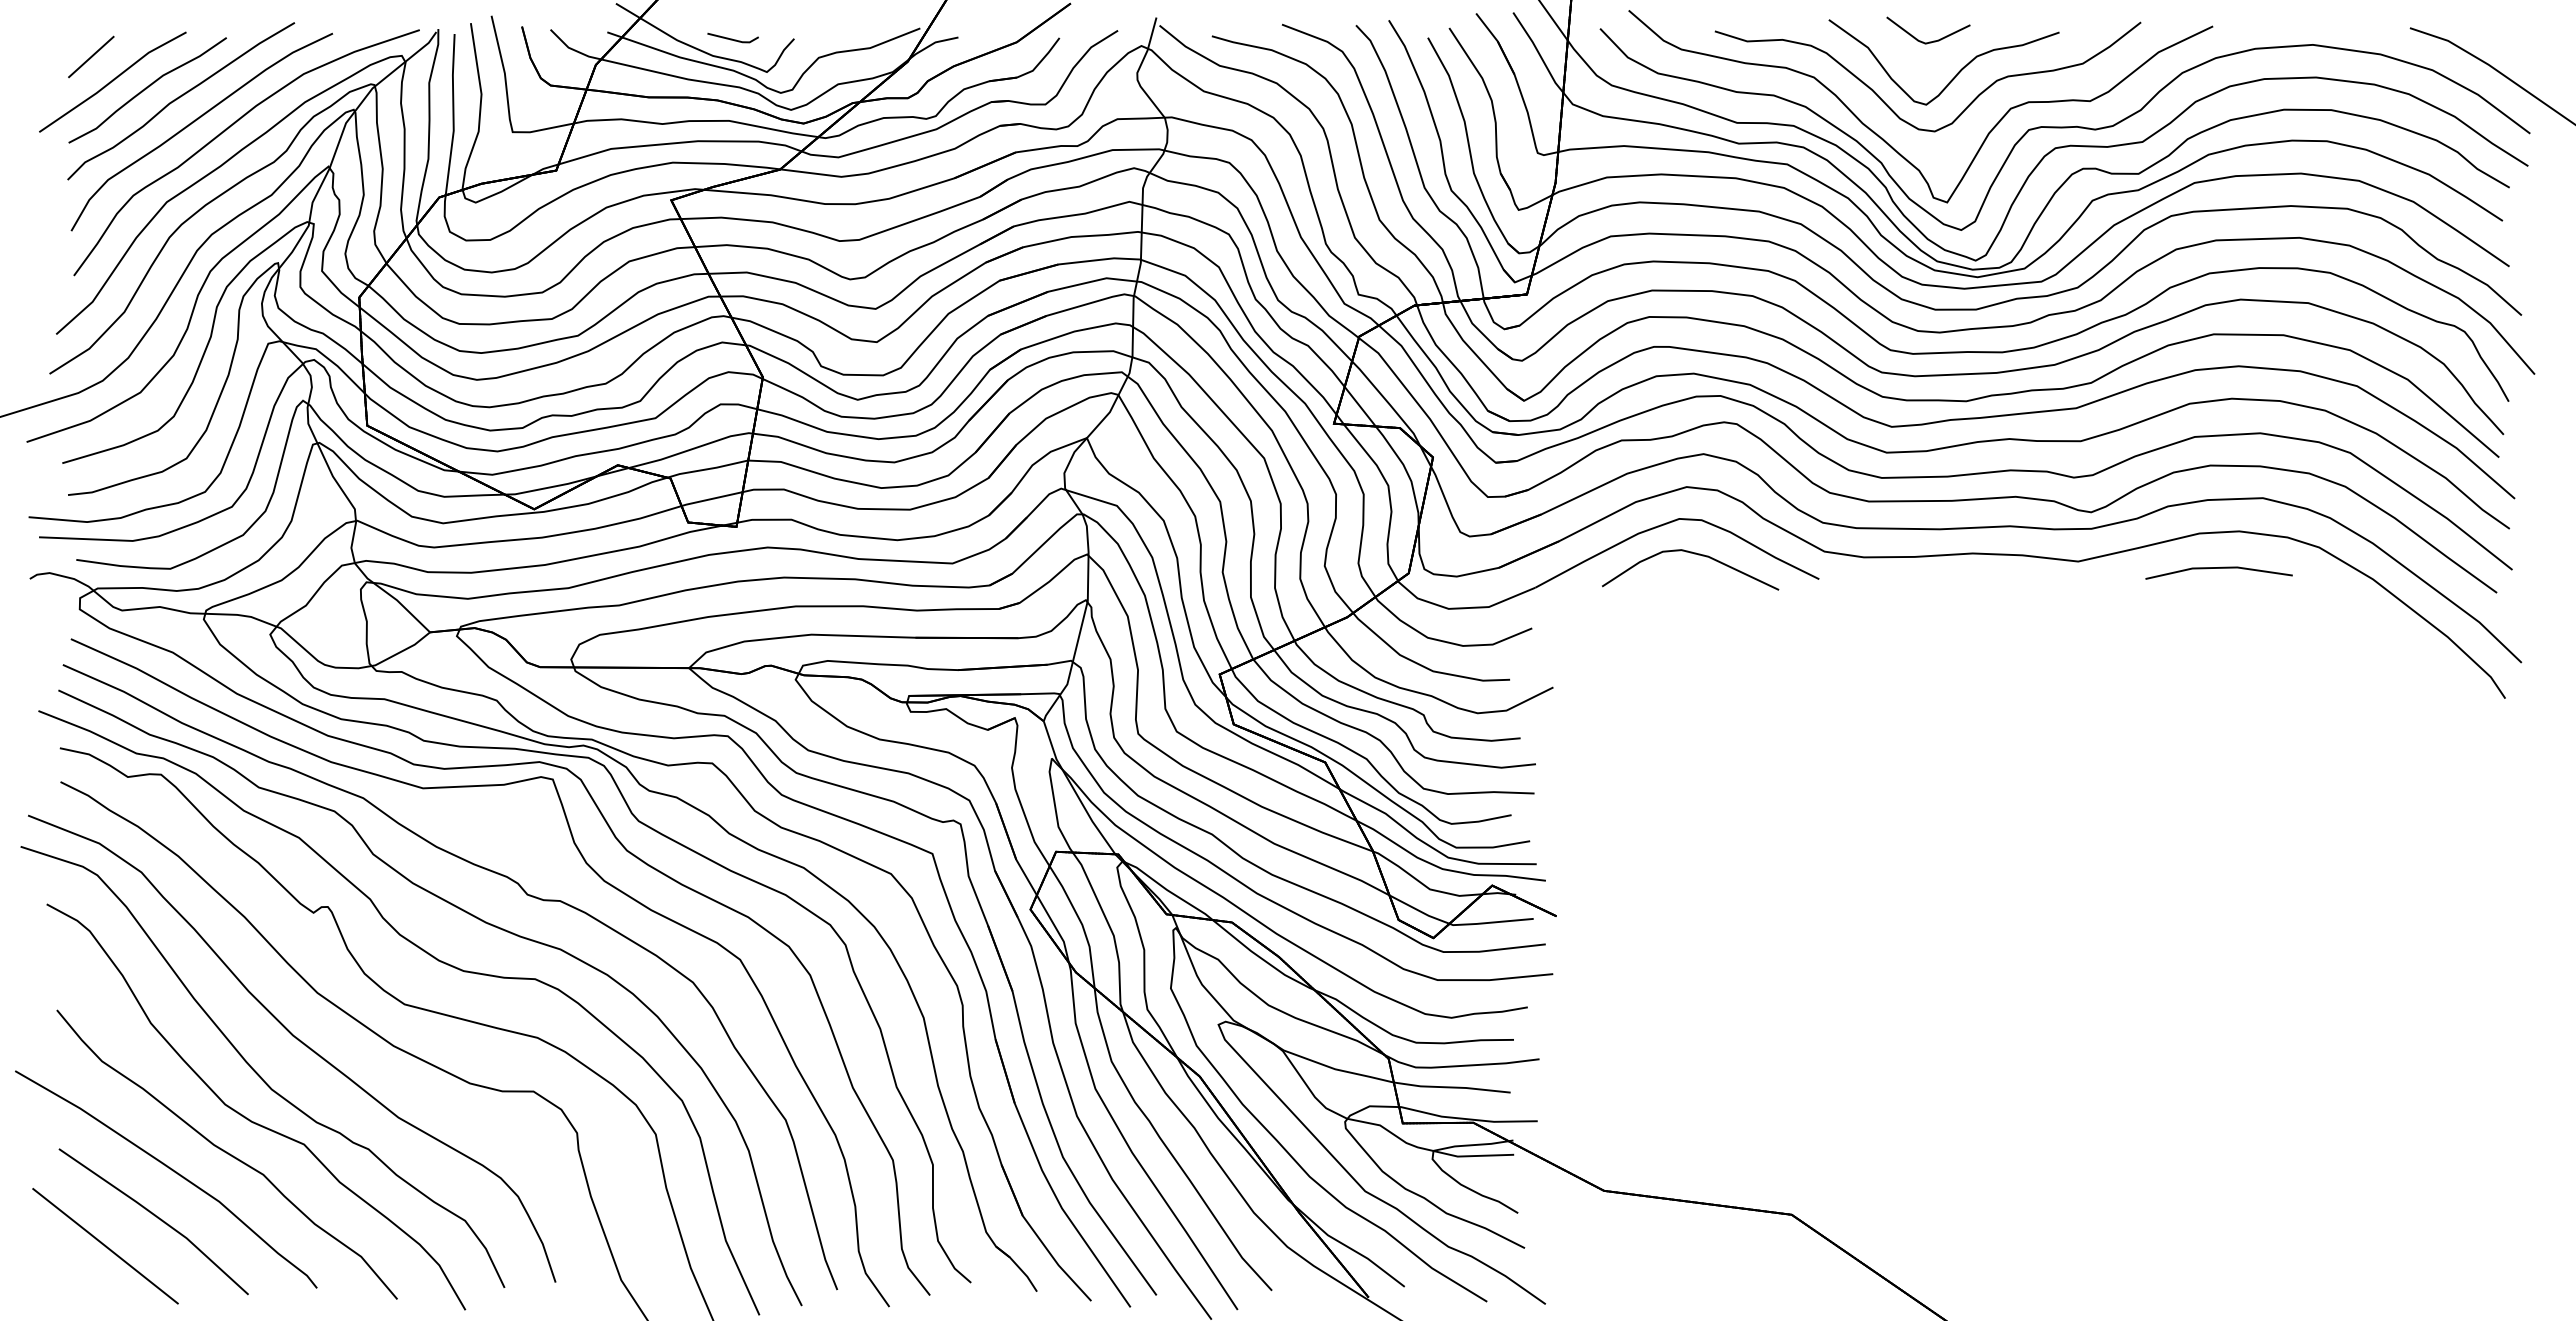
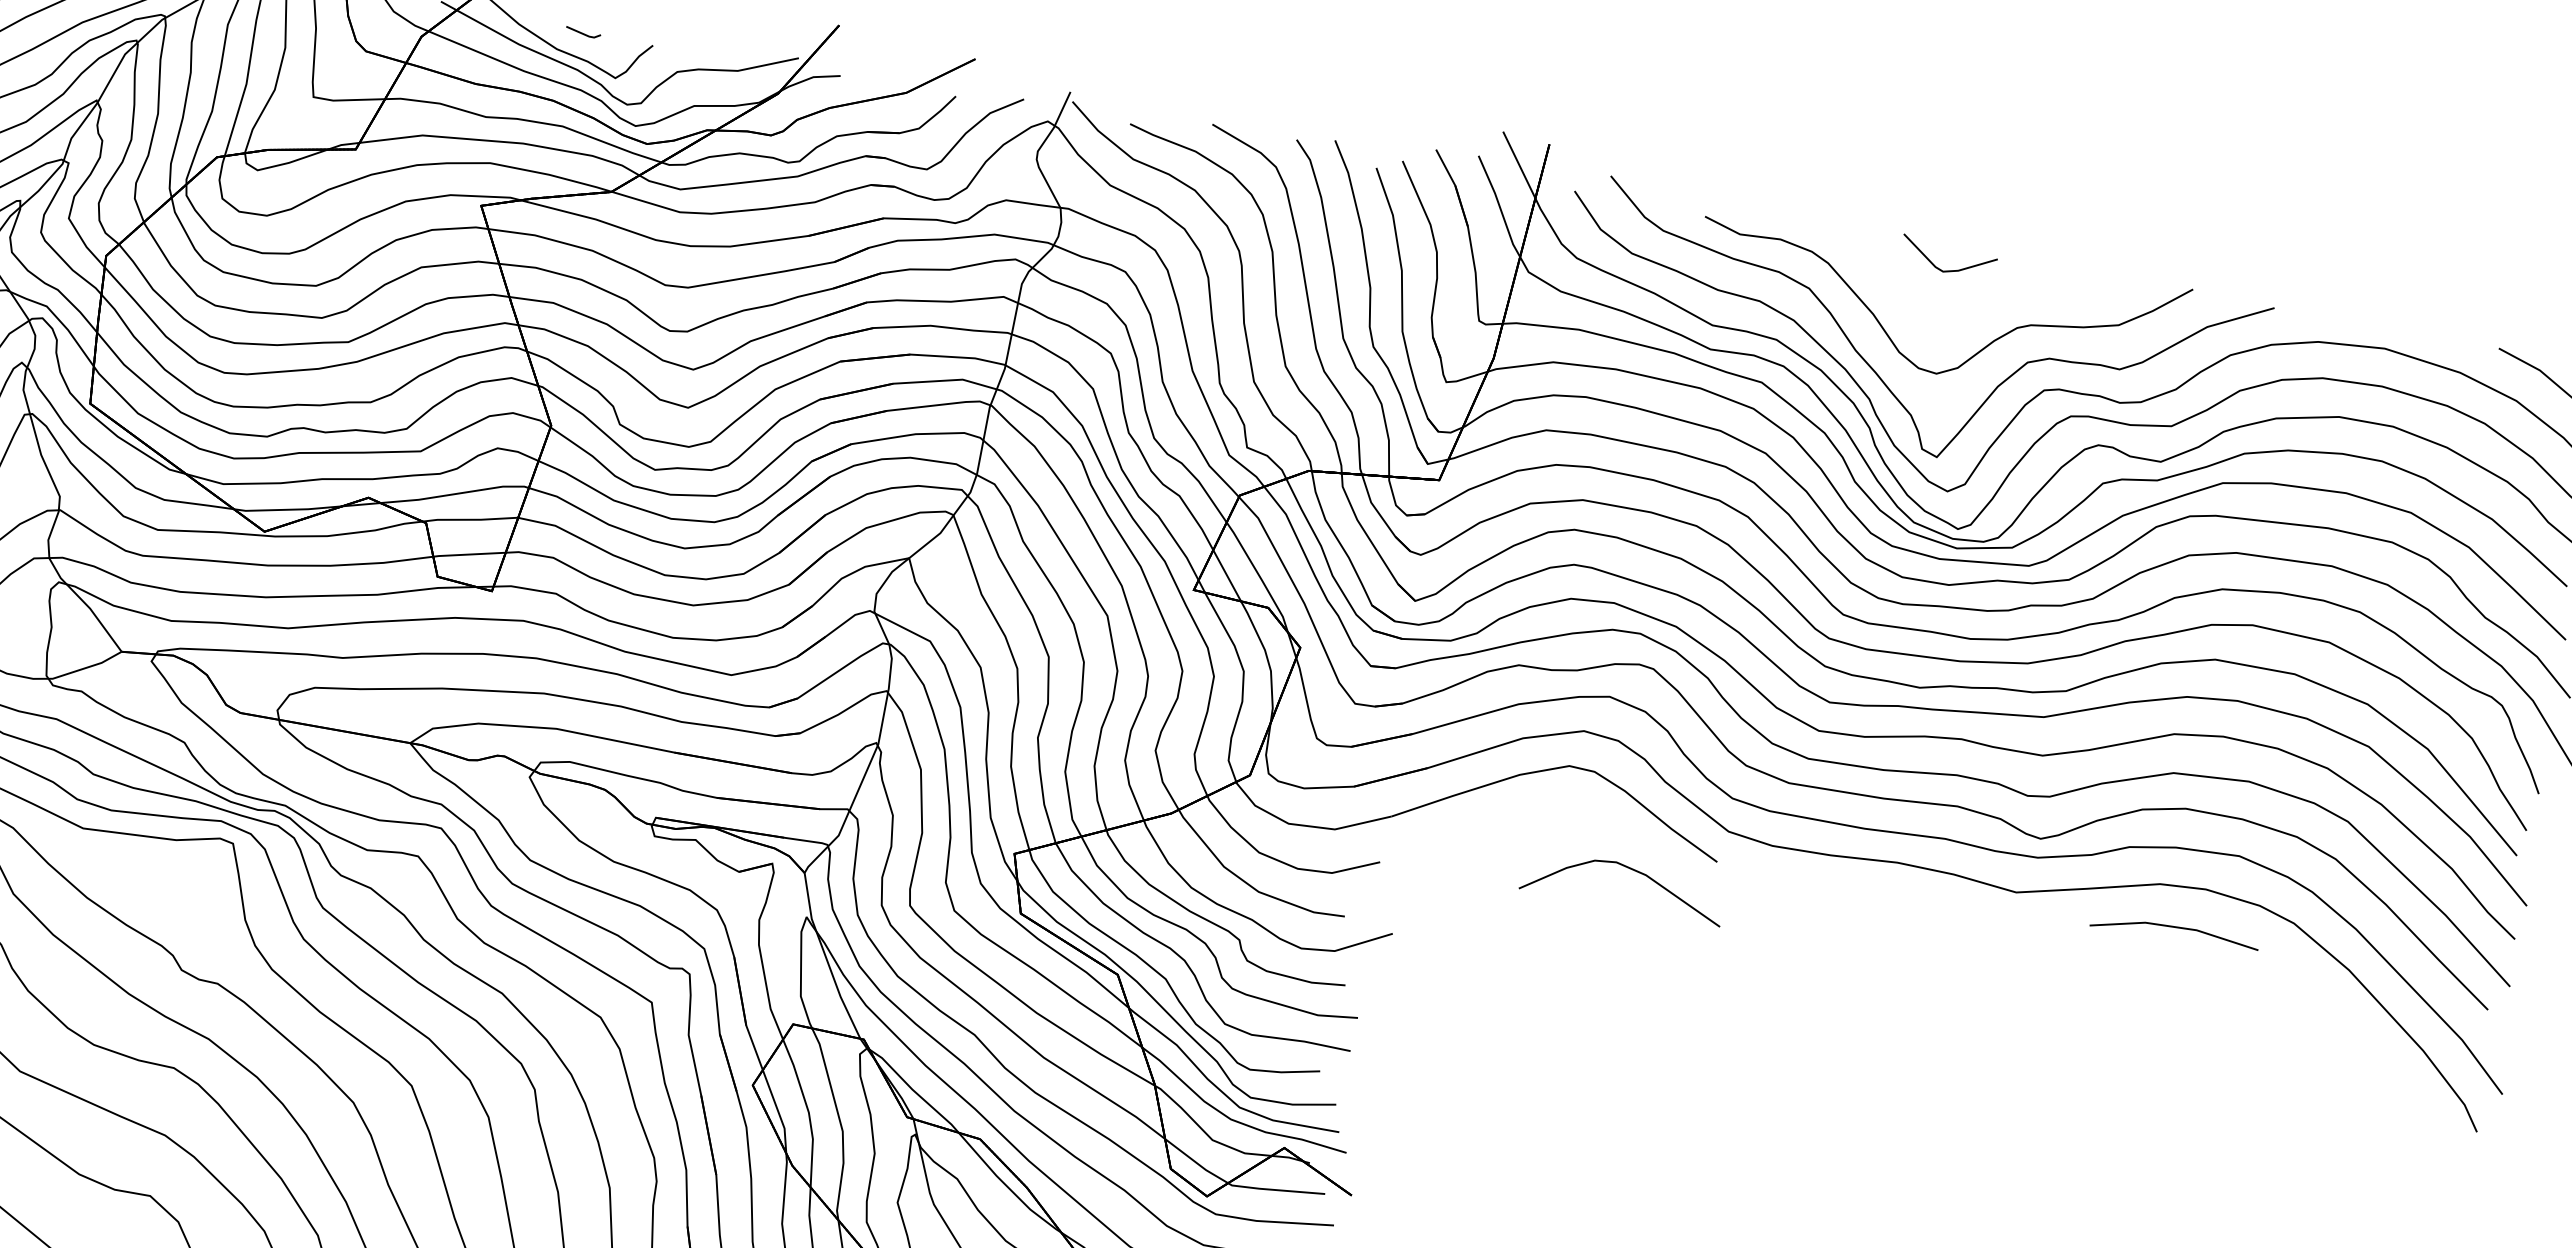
part: (732, 37) -> (582, 31), size x0.6
part: (1957, 72) -> (1973, 310), removed
part: (1694, 554) -> (1630, 869), moved

